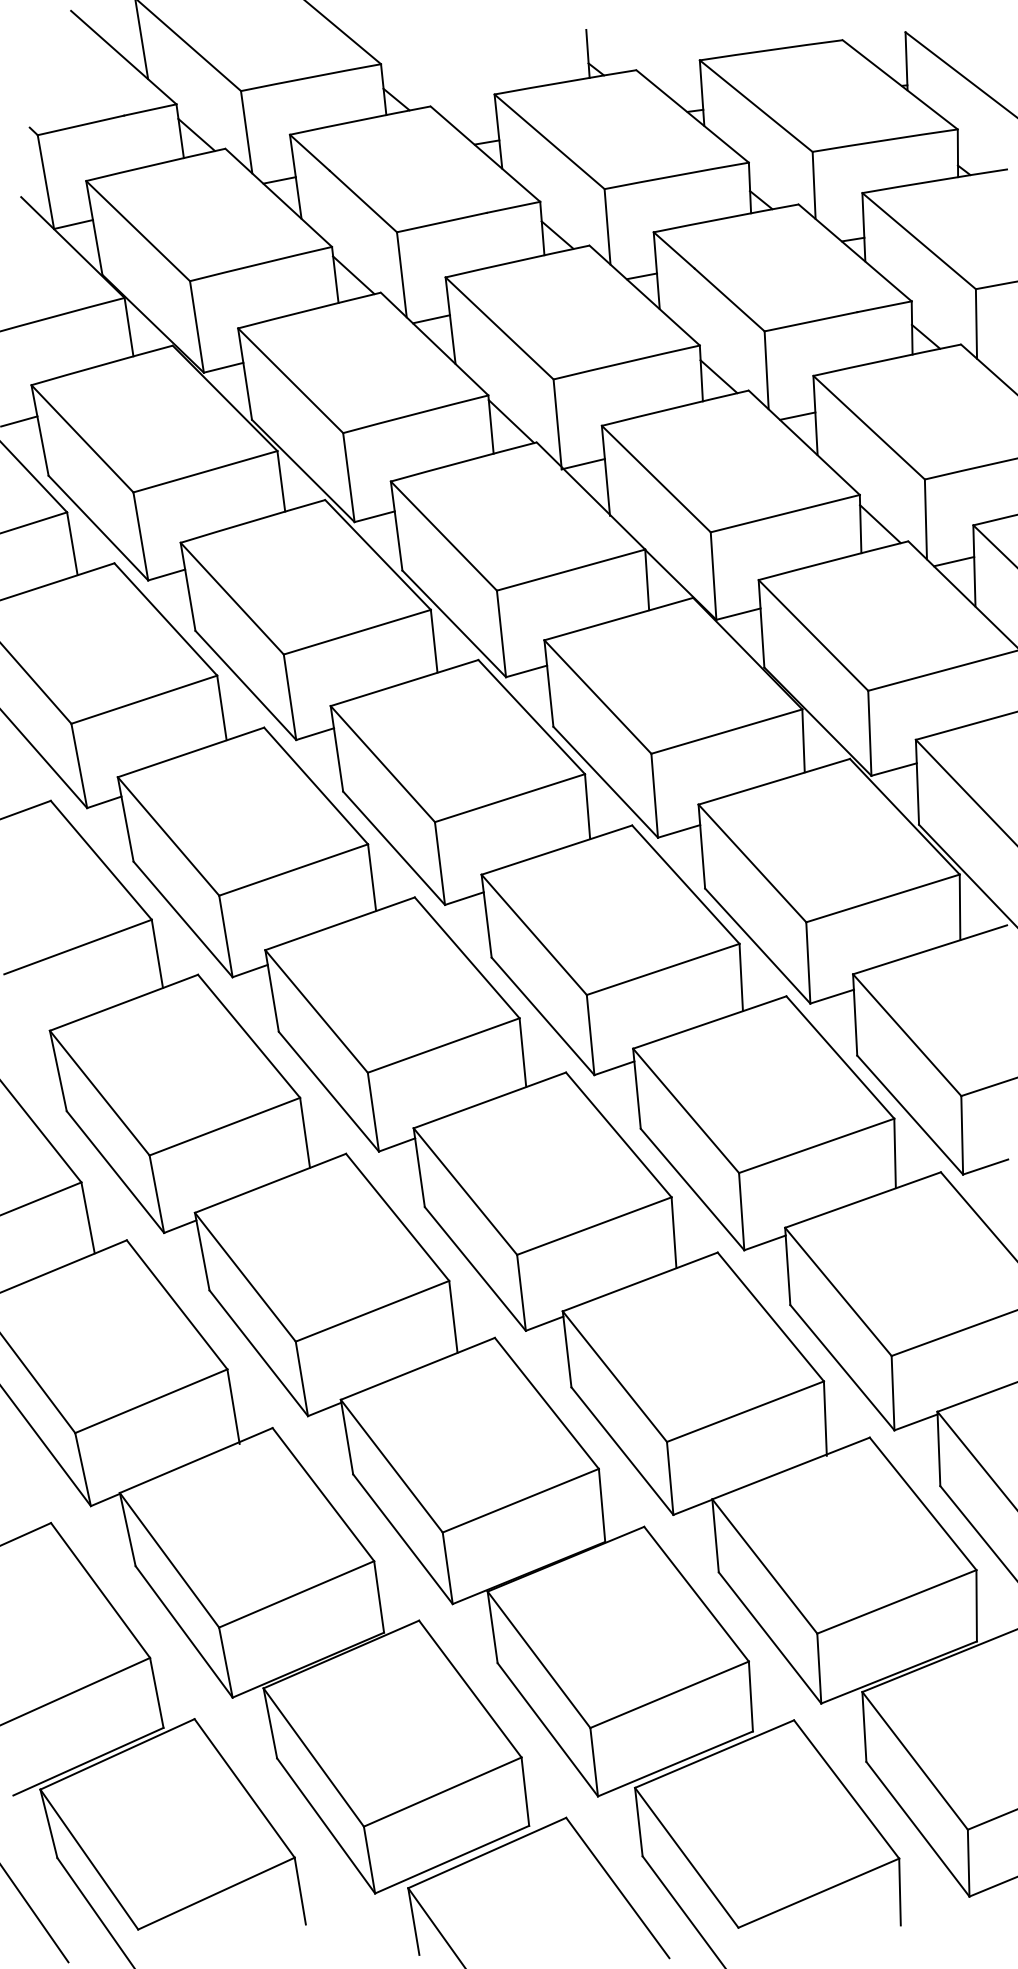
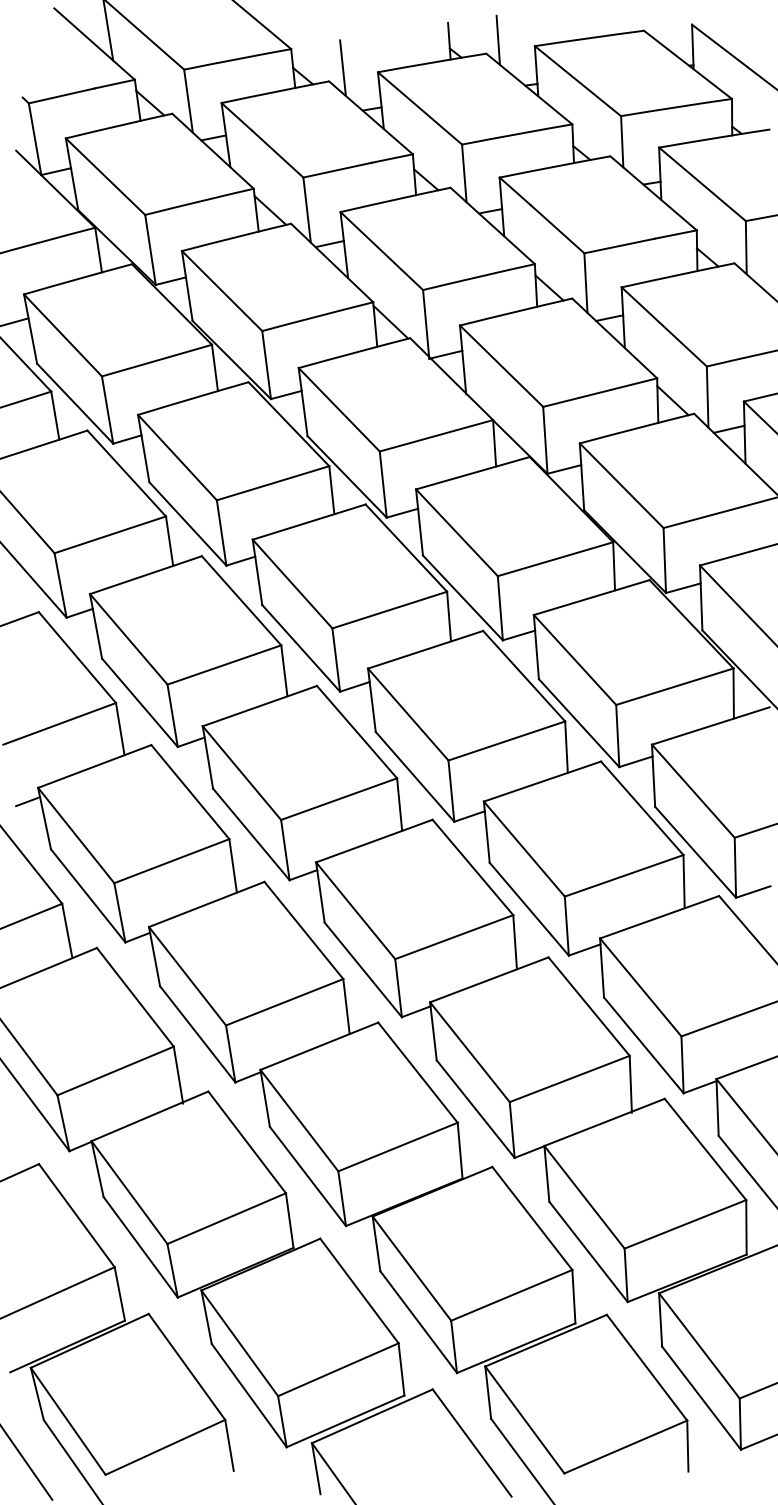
line: (651, 52) -> (497, 40), added
line: (448, 88) -> (342, 67), added
line: (36, 1048) -> (27, 801), added

